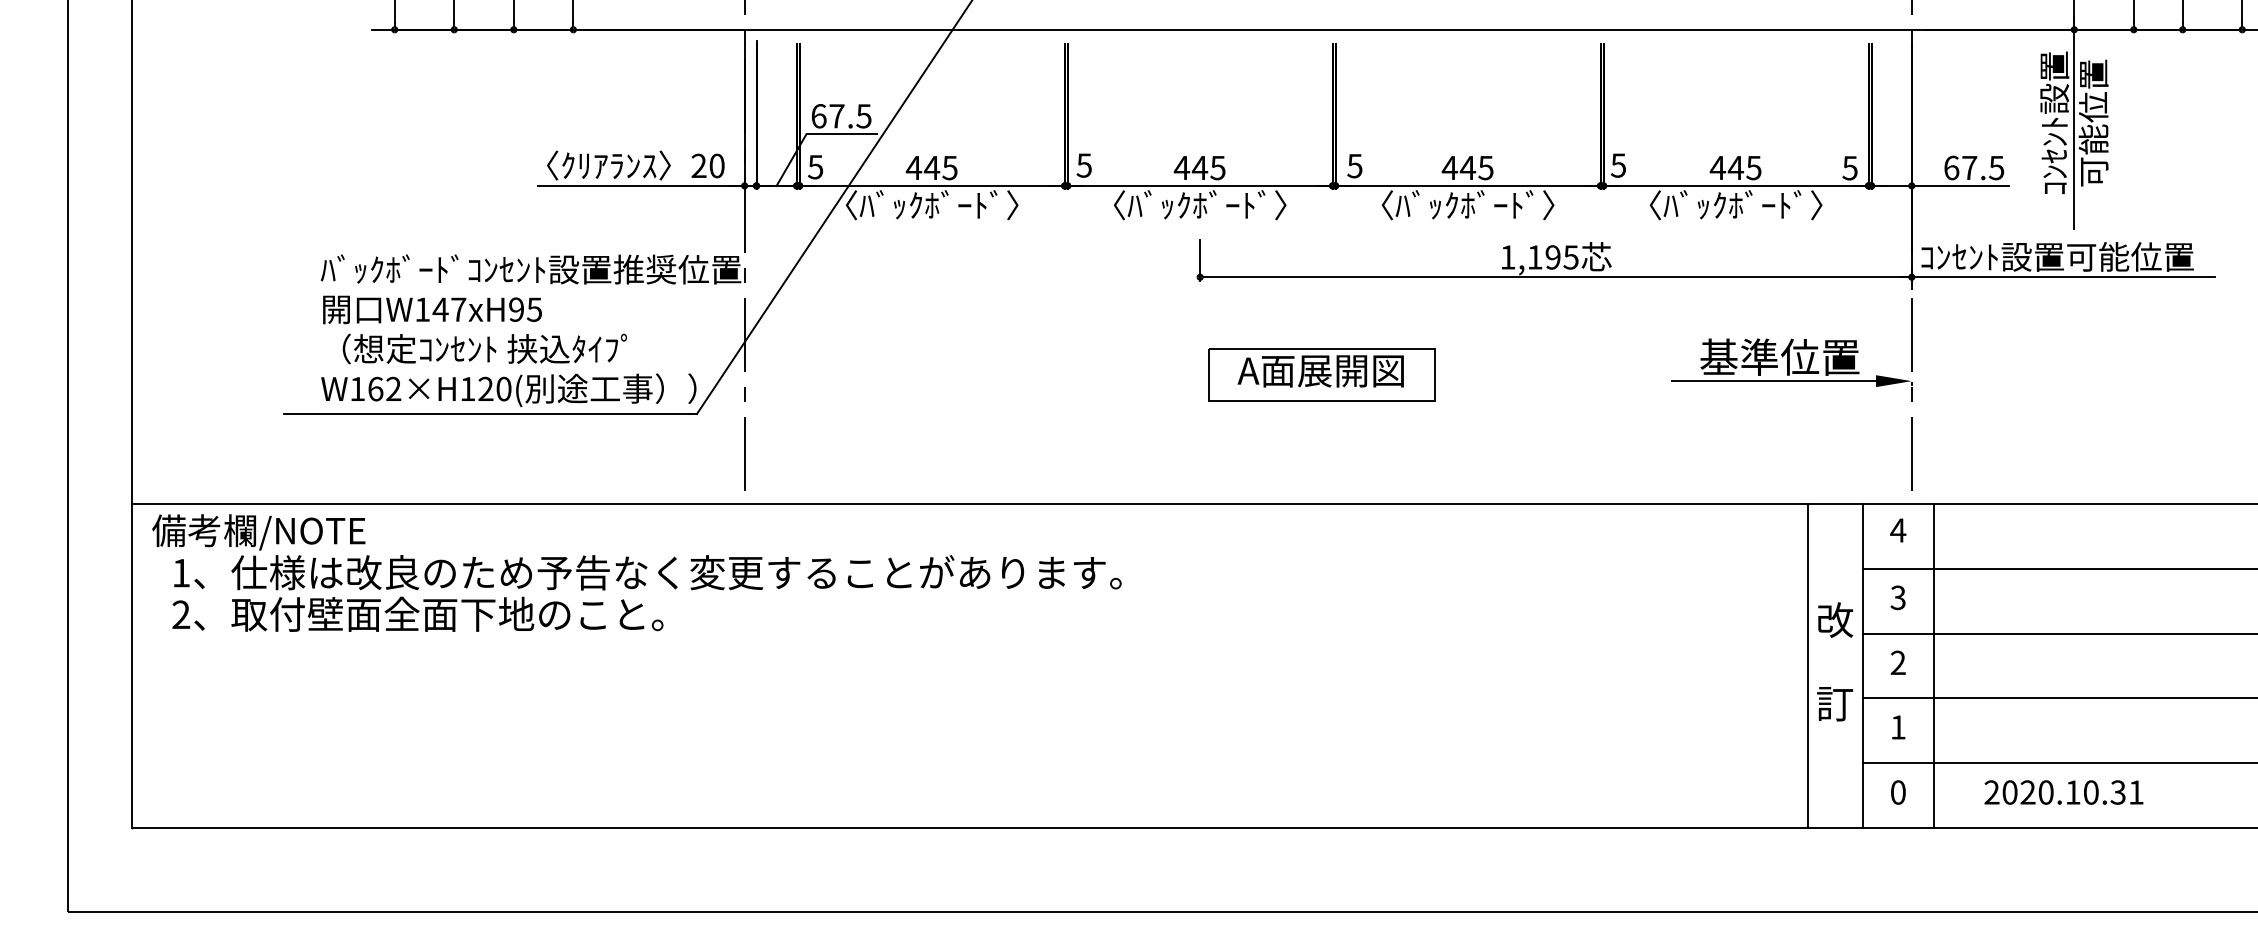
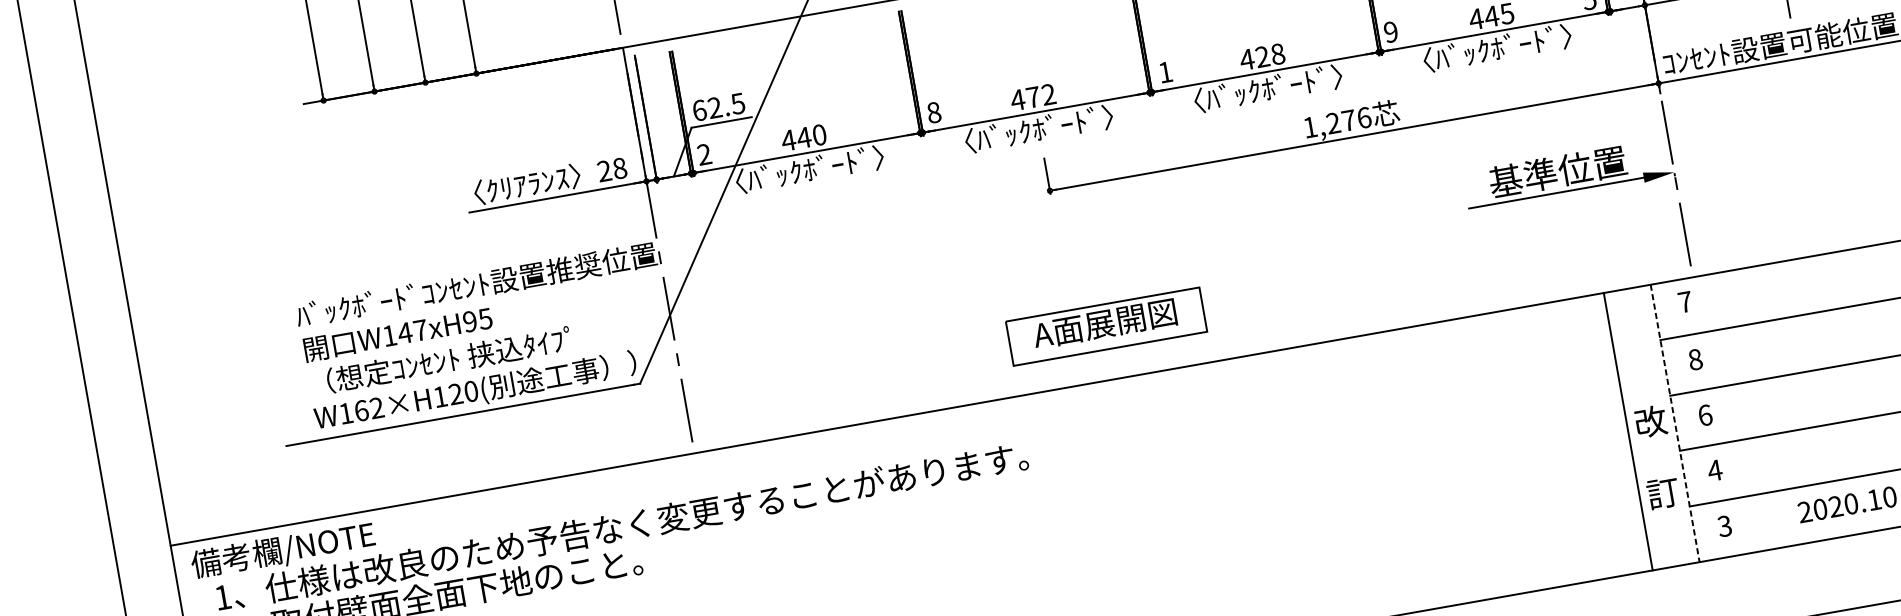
text: (836, 116) -> (714, 108), 67.5 -> 62.5
text: (716, 165) -> (619, 168), 20 -> 28
text: (1083, 165) -> (933, 112), 5 -> 8
text: (1617, 165) -> (1390, 32), 5 -> 9
text: (815, 166) -> (704, 154), 5 -> 2
text: (1354, 166) -> (1165, 72), 5 -> 1
text: (949, 167) -> (818, 134), 445 -> 440
text: (1208, 167) -> (1040, 95), 445 -> 472
text: (1476, 167) -> (1269, 55), 445 -> 428
text: (1552, 257) -> (1348, 120), 1,195 -> 1,276
part: (1321, 374) -> (1105, 326), moved
text: (1898, 530) -> (1685, 302), 4 -> 7
text: (1897, 597) -> (1694, 359), 3 -> 8
text: (1835, 661) -> (1657, 457), moved
text: (1897, 662) -> (1704, 415), 2 -> 6
line: (1934, 665) -> (1736, 412), removed
line: (1862, 666) -> (1675, 423), solid -> dashed
text: (1898, 727) -> (1715, 470), 1 -> 4
text: (1897, 792) -> (1724, 526), 0 -> 3

